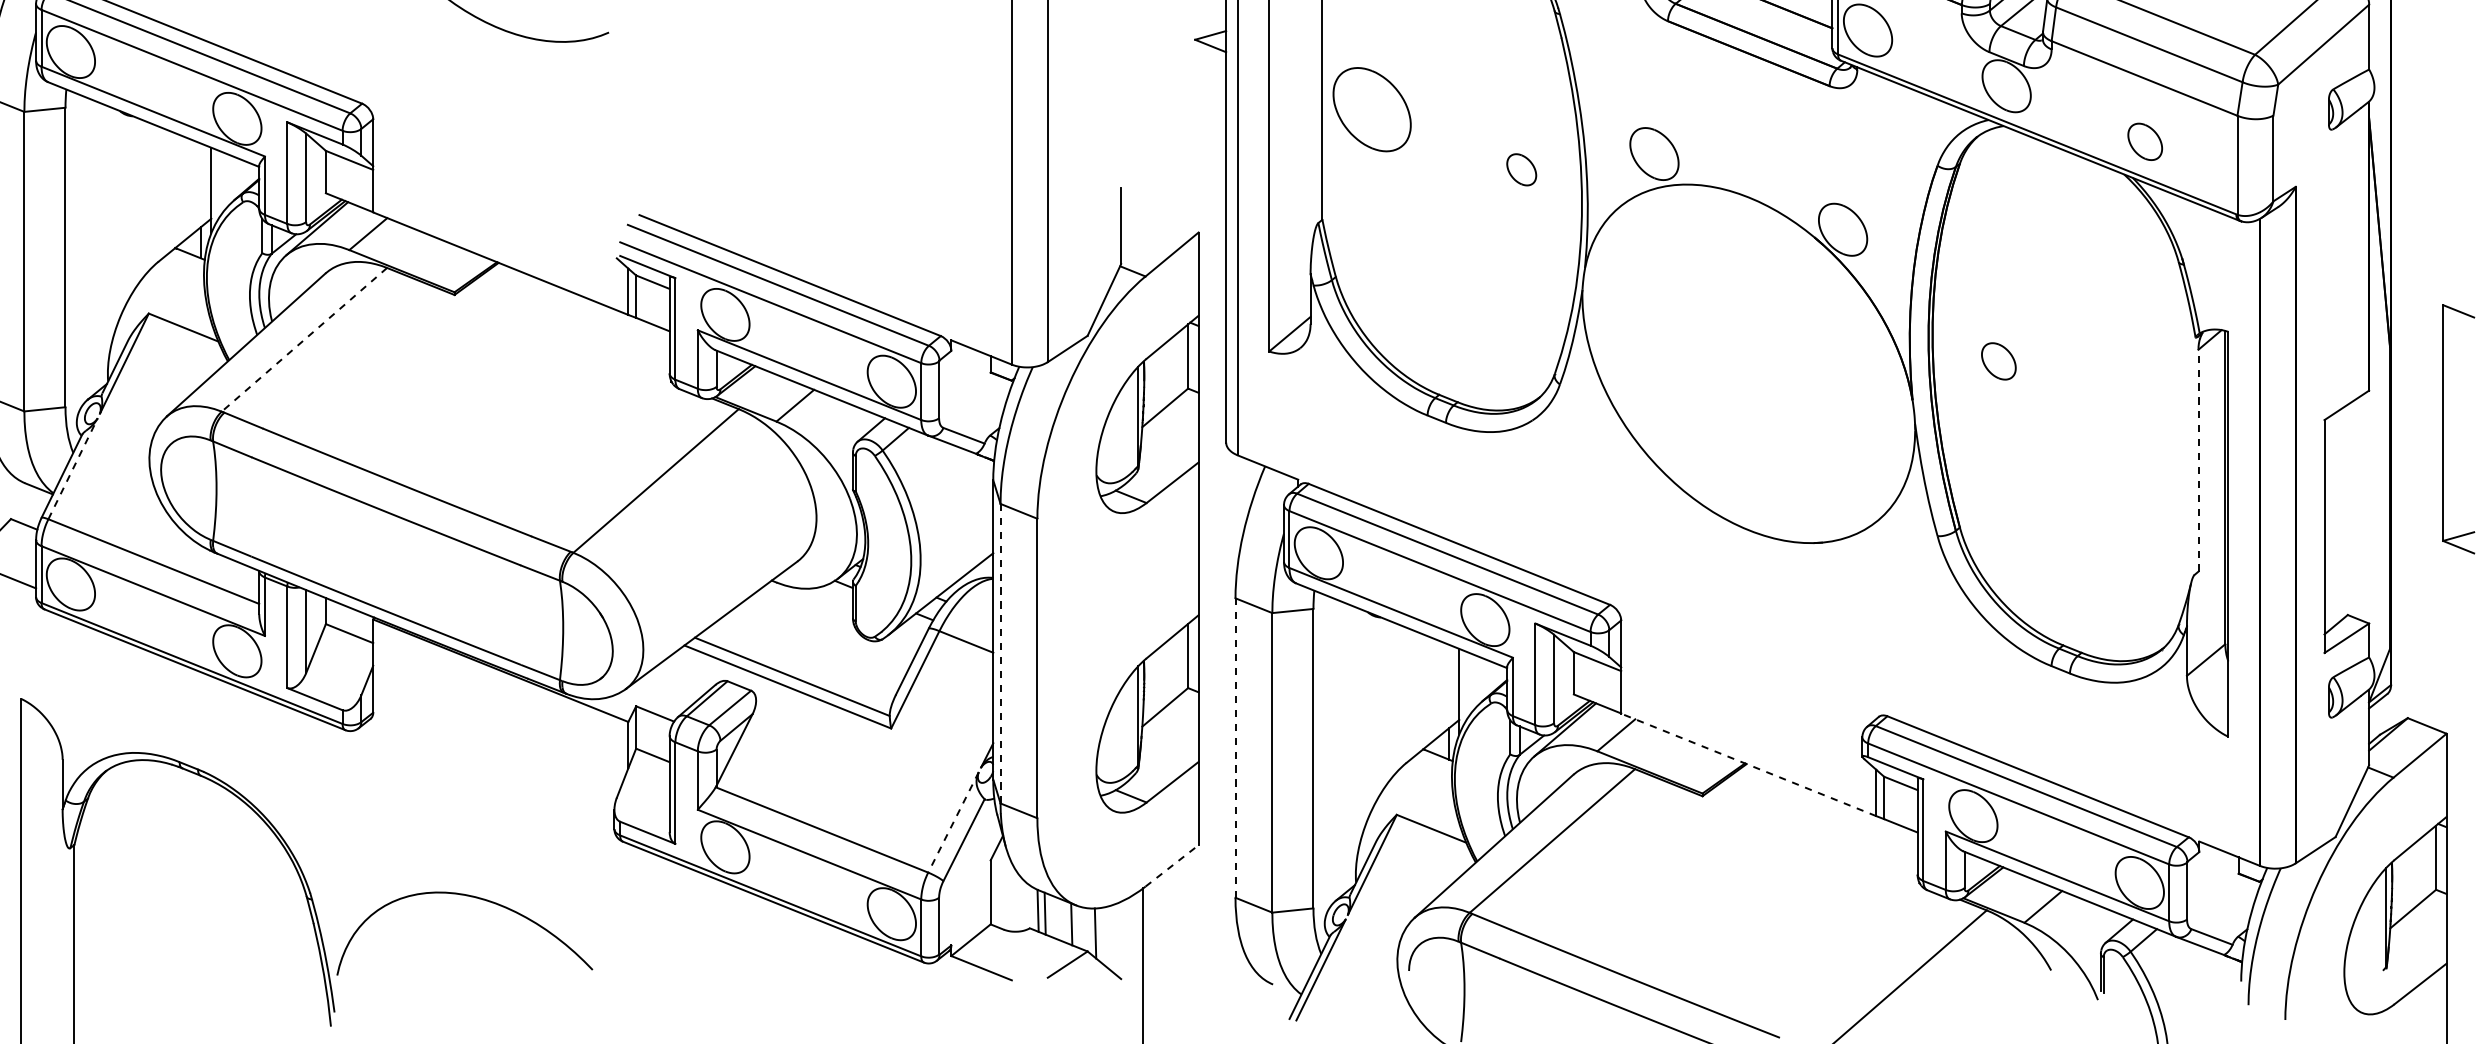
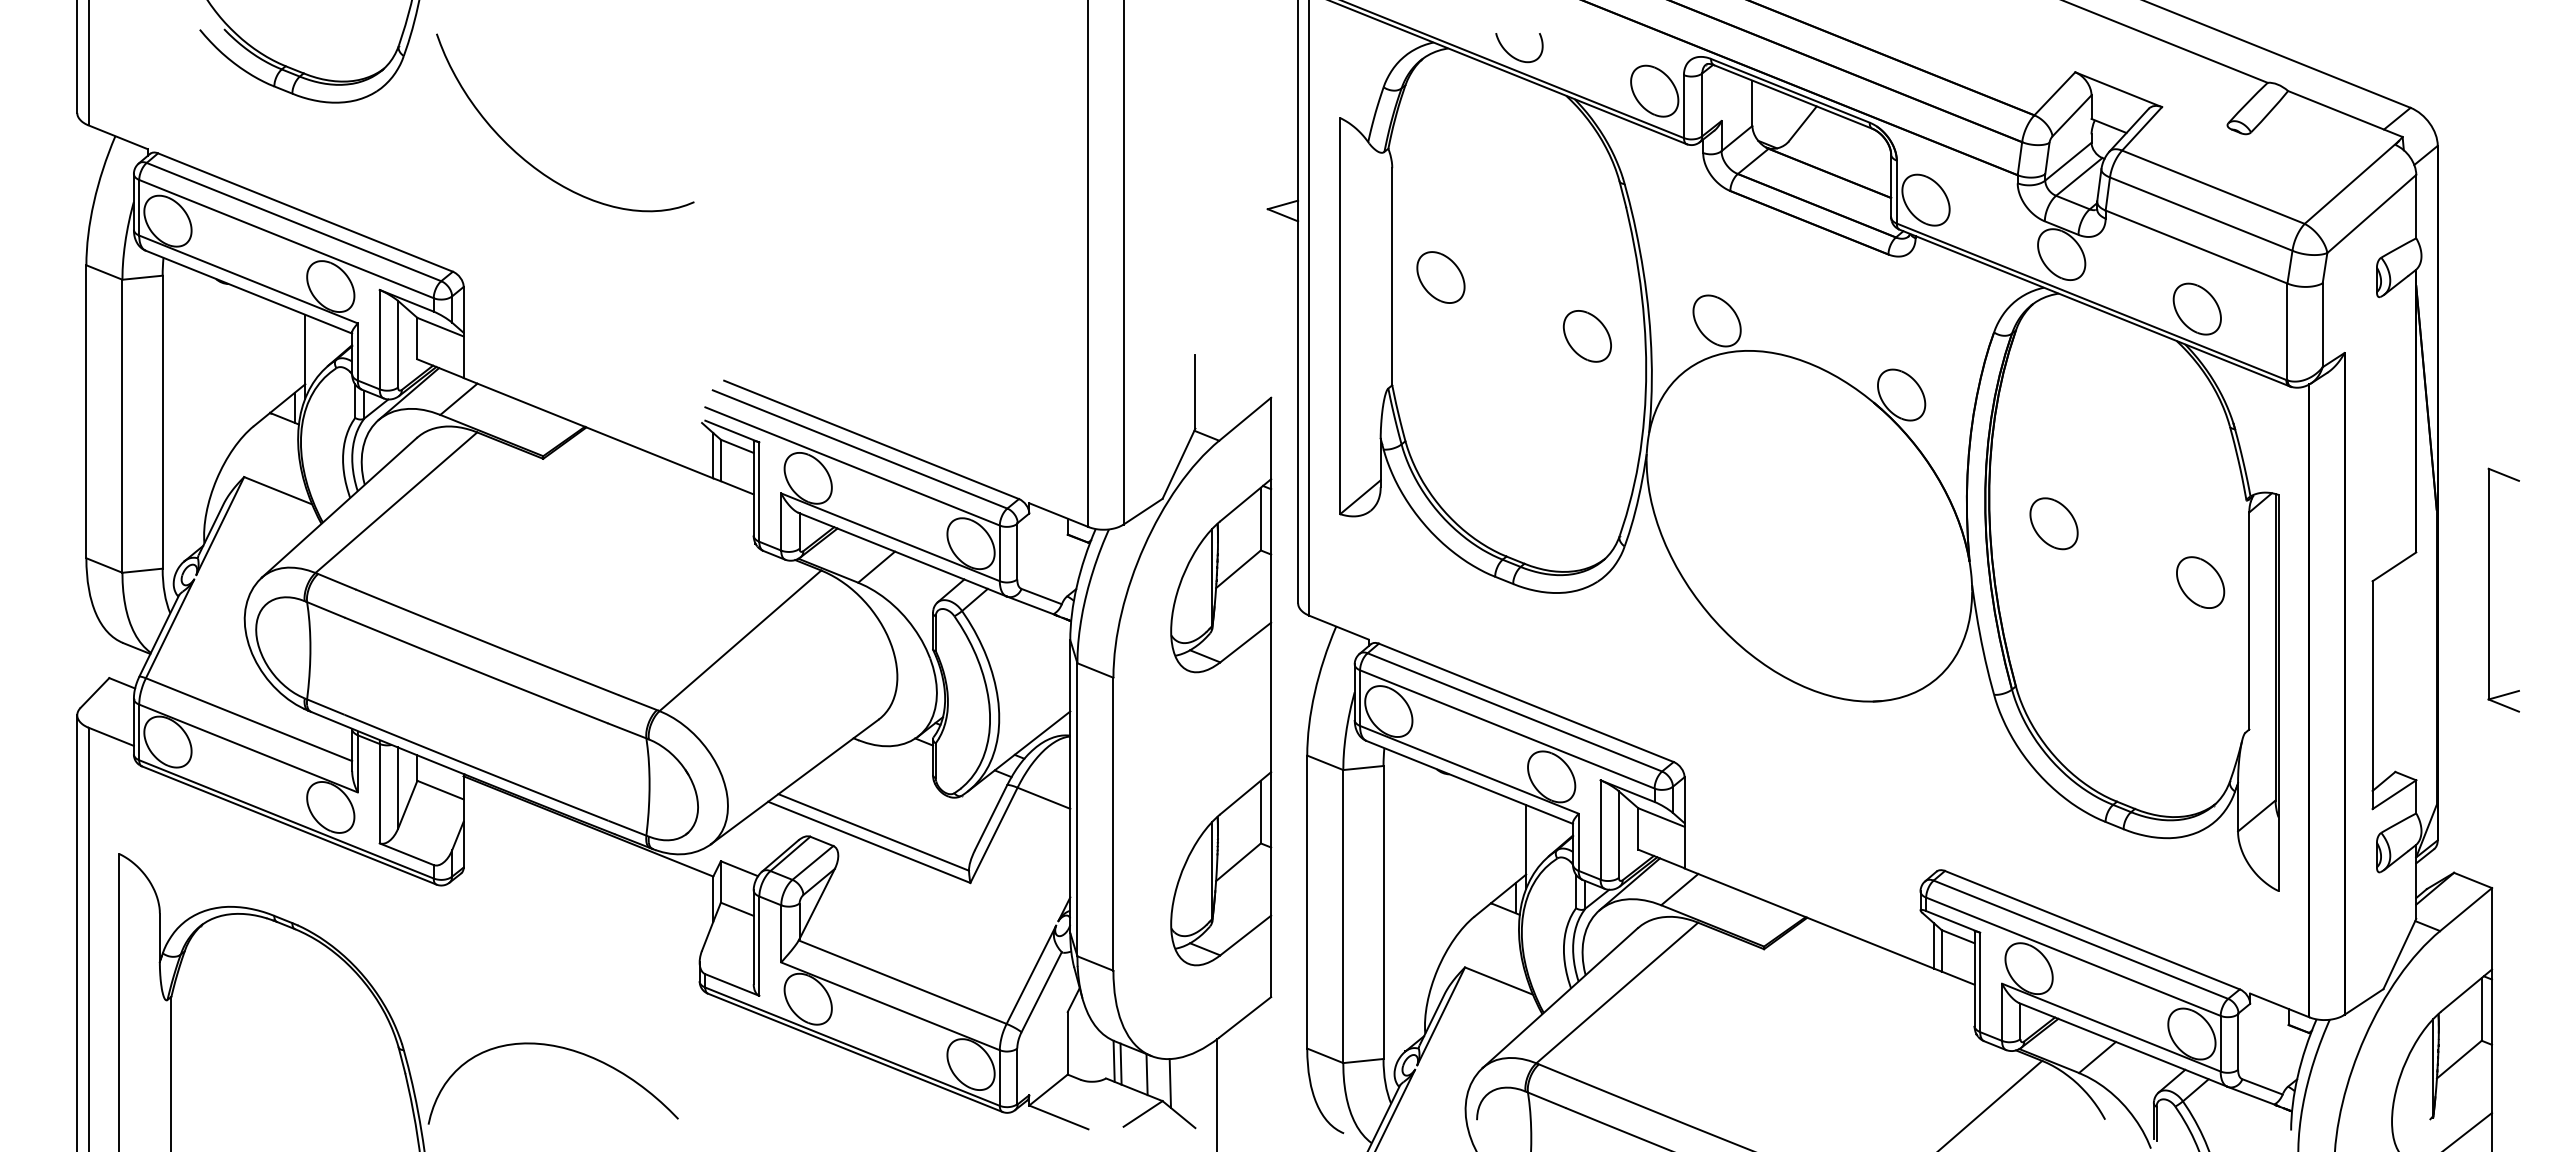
part: (1371, 109) -> (1440, 277), size x0.62
part: (2144, 141) -> (2196, 308), size x1.43
part: (1520, 169) -> (1586, 336), size x1.67
line: (304, 340) -> (396, 503), dashed -> solid
part: (1998, 361) -> (2053, 523), size x1.43
part: (2148, 421) -> (2200, 582), added
line: (2198, 460) -> (2249, 620), dashed -> solid
line: (73, 468) -> (170, 628), dashed -> solid
line: (1000, 653) -> (1077, 809), dashed -> solid
line: (1235, 748) -> (1307, 902), dashed -> solid
line: (1747, 764) -> (1808, 918), dashed -> solid
line: (953, 823) -> (1031, 975), dashed -> solid
line: (1172, 866) -> (1245, 1017), dashed -> solid

